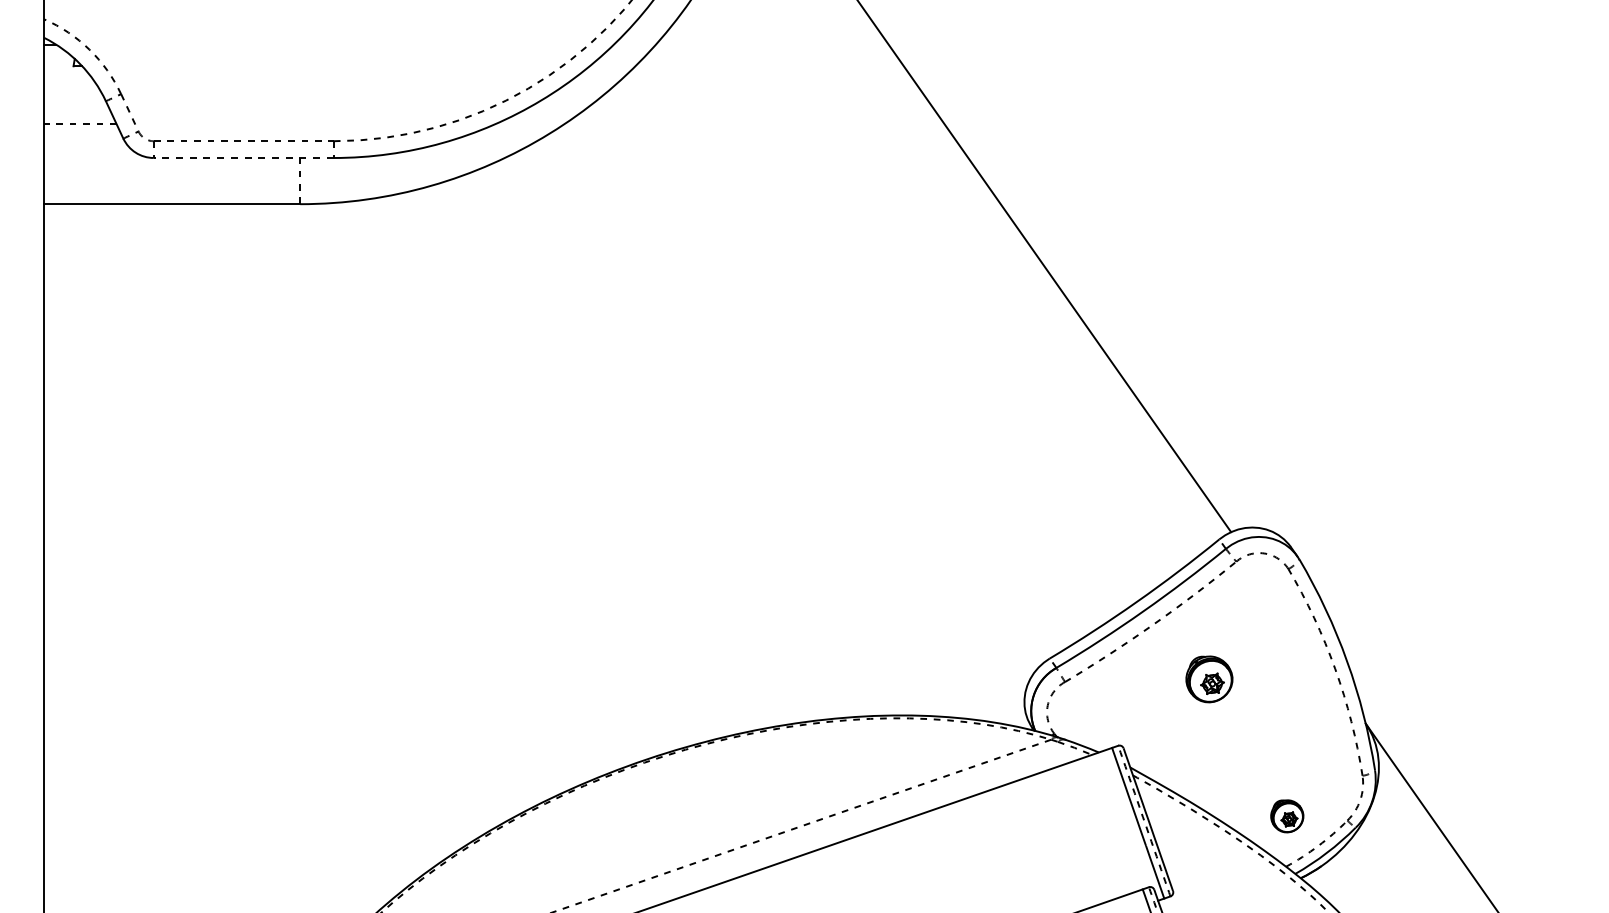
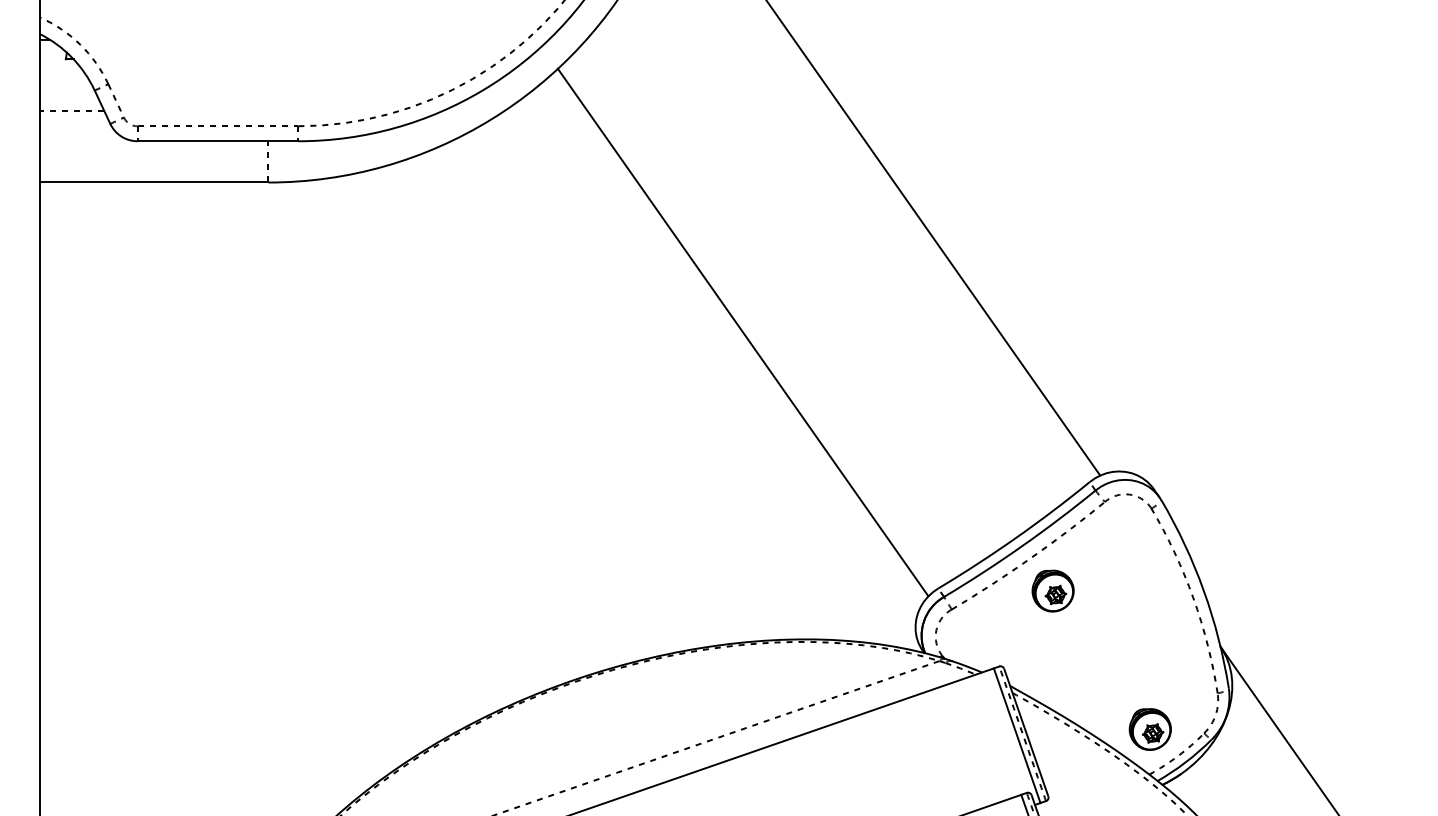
line: (243, 158) -> (217, 141), dashed -> solid
line: (831, 371) -> (743, 332), added
part: (1209, 679) -> (1053, 591), moved
part: (1287, 816) -> (1150, 729), size x1.43

